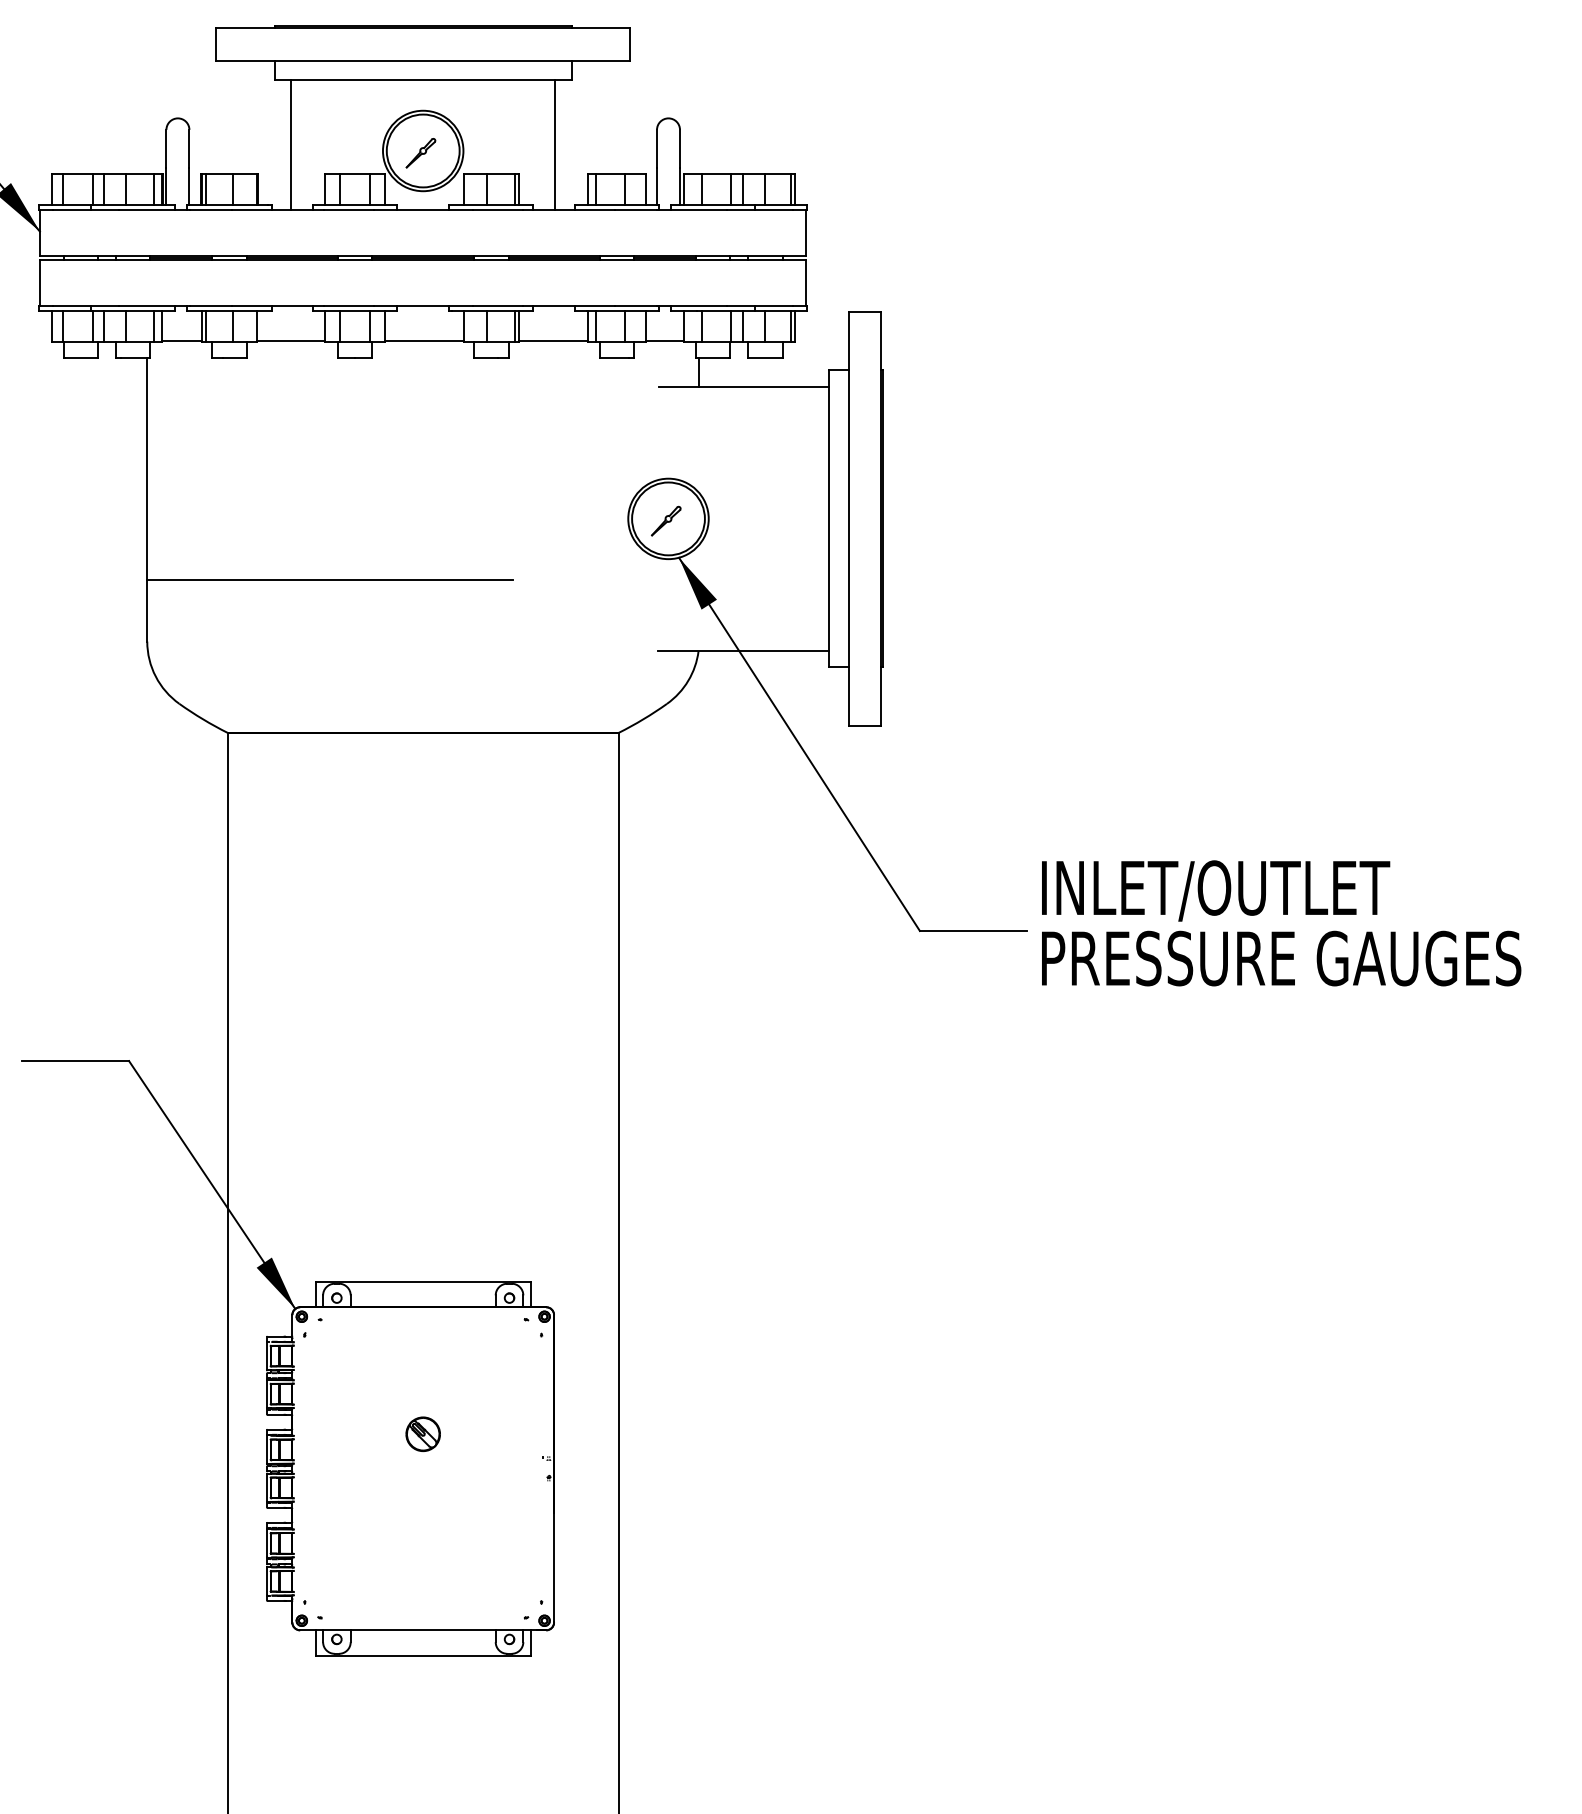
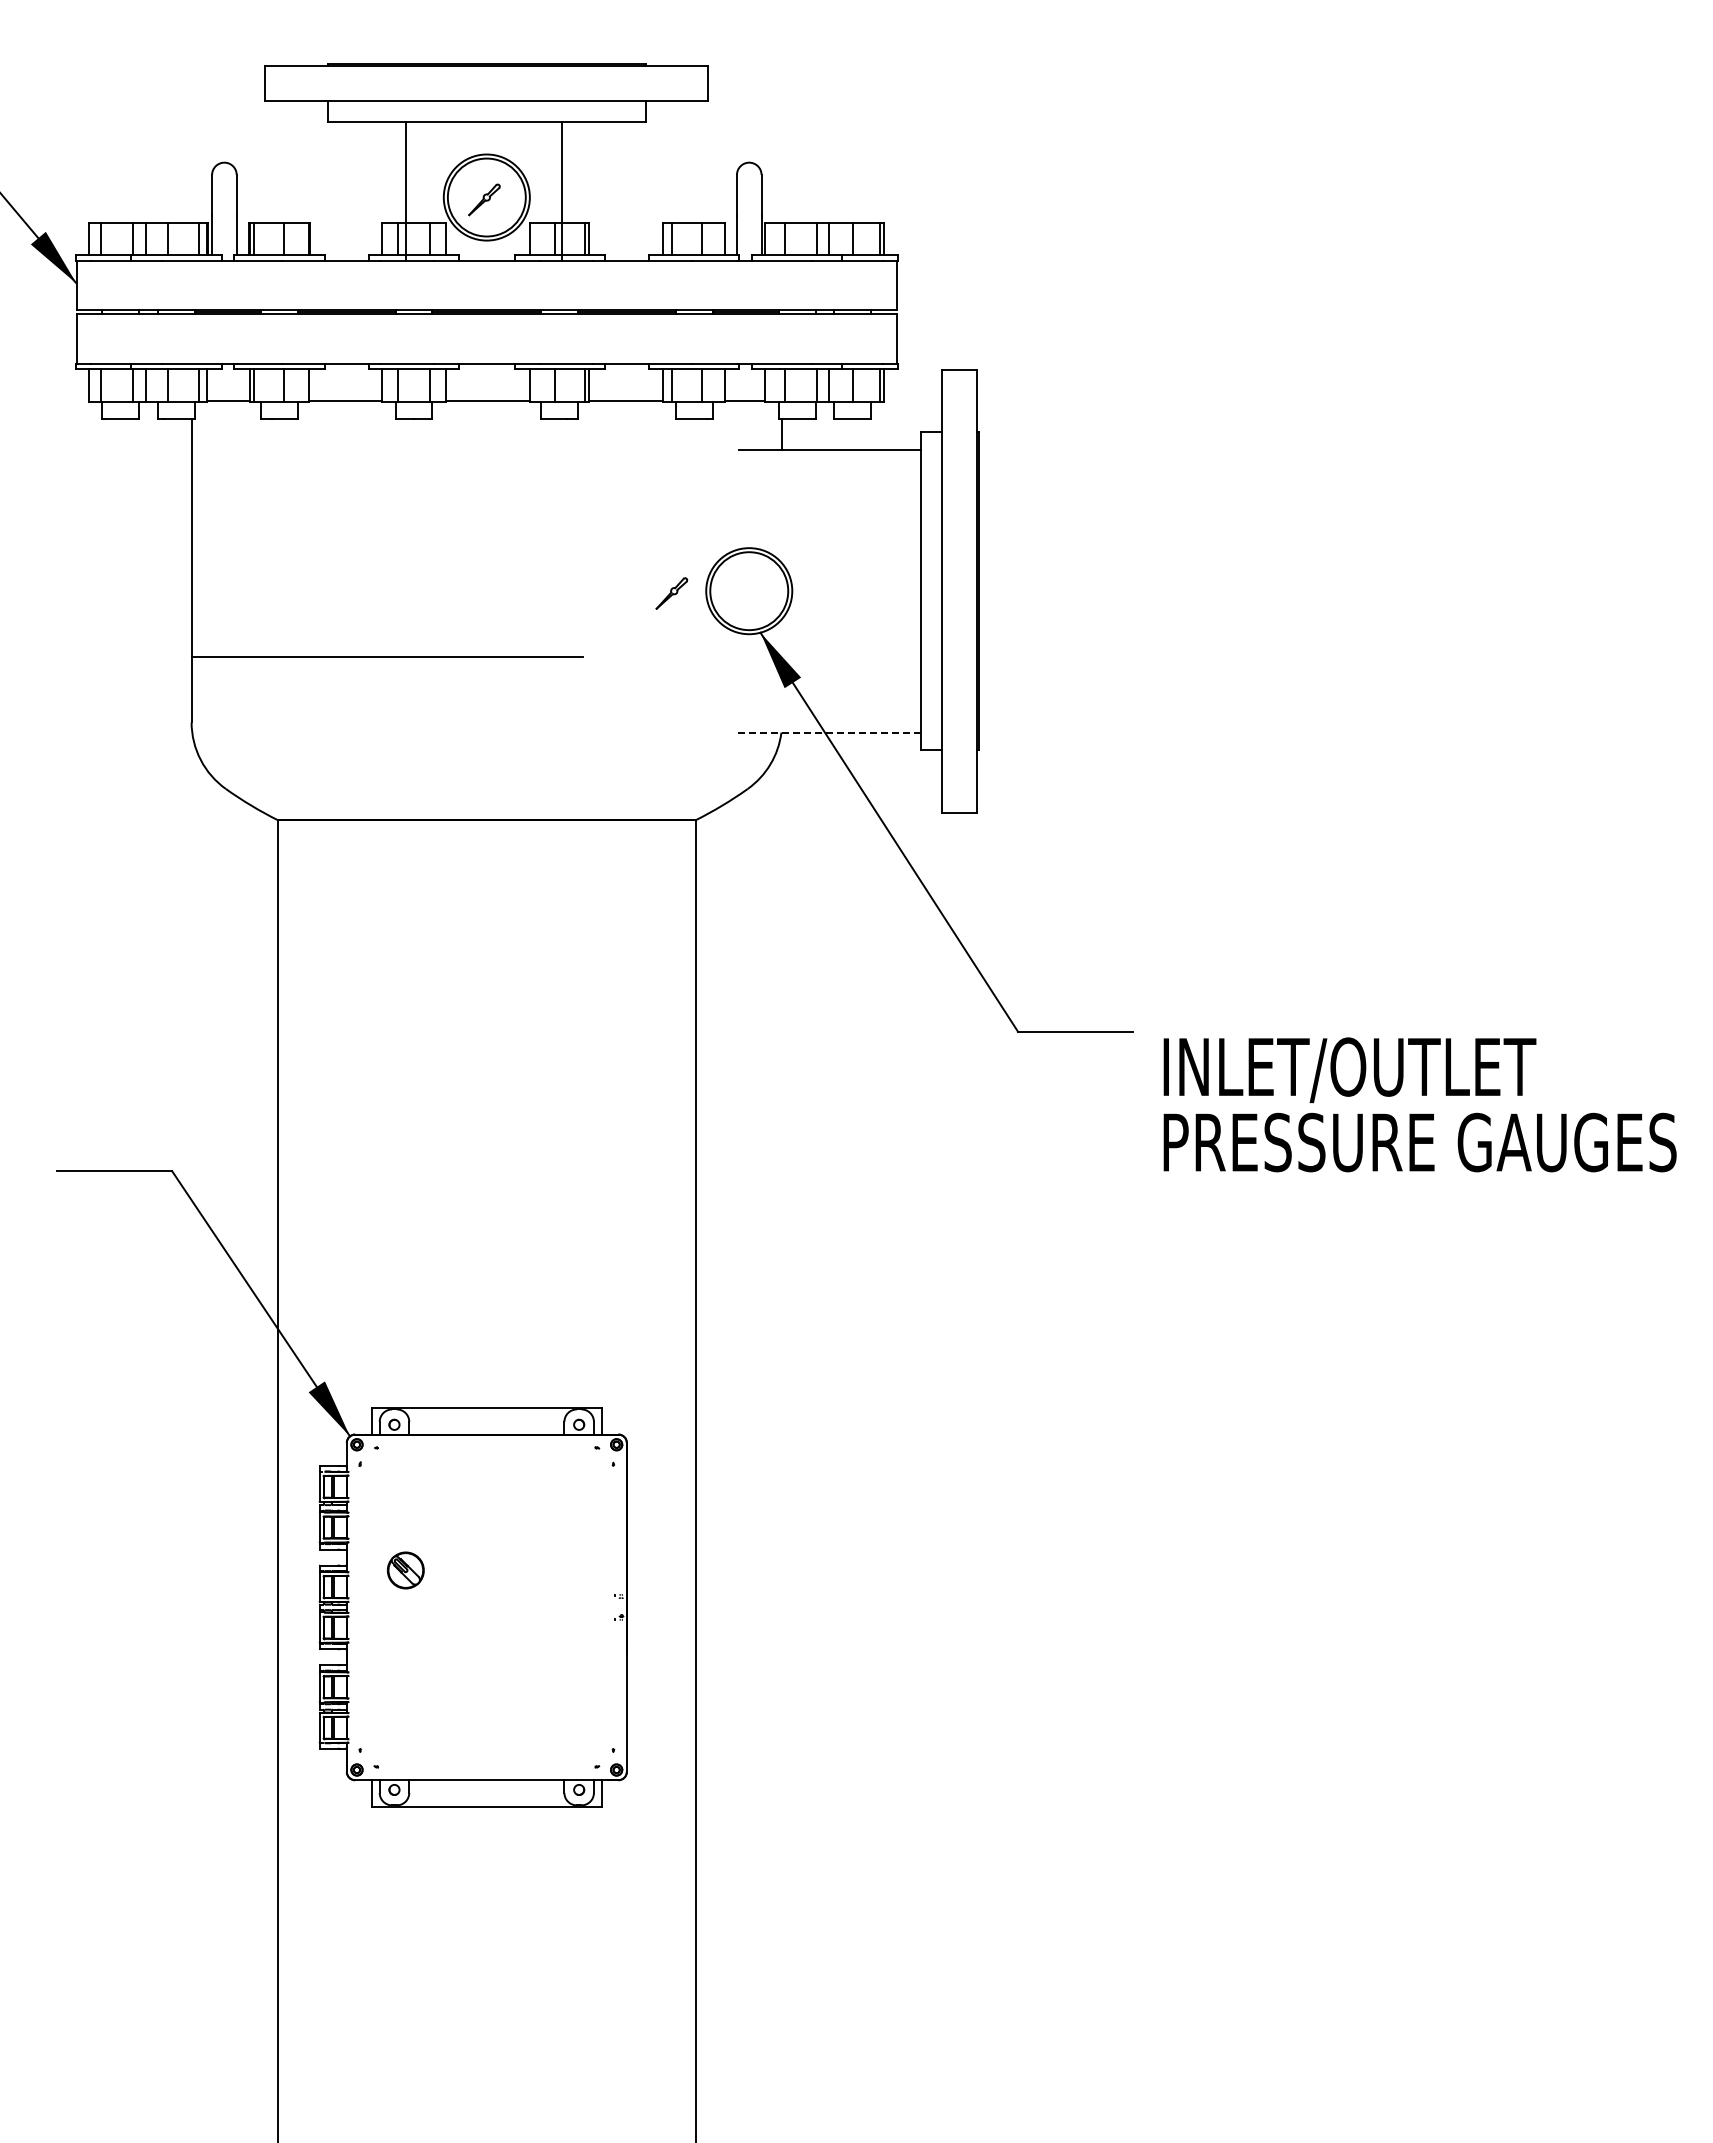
line: (291, 145) -> (406, 191), moved
line: (555, 145) -> (562, 191), moved
part: (665, 521) -> (671, 593), moved
line: (743, 651) -> (829, 732), solid -> dashed
text: (1280, 923) -> (1419, 1104), moved
part: (422, 1434) -> (405, 1570), moved

